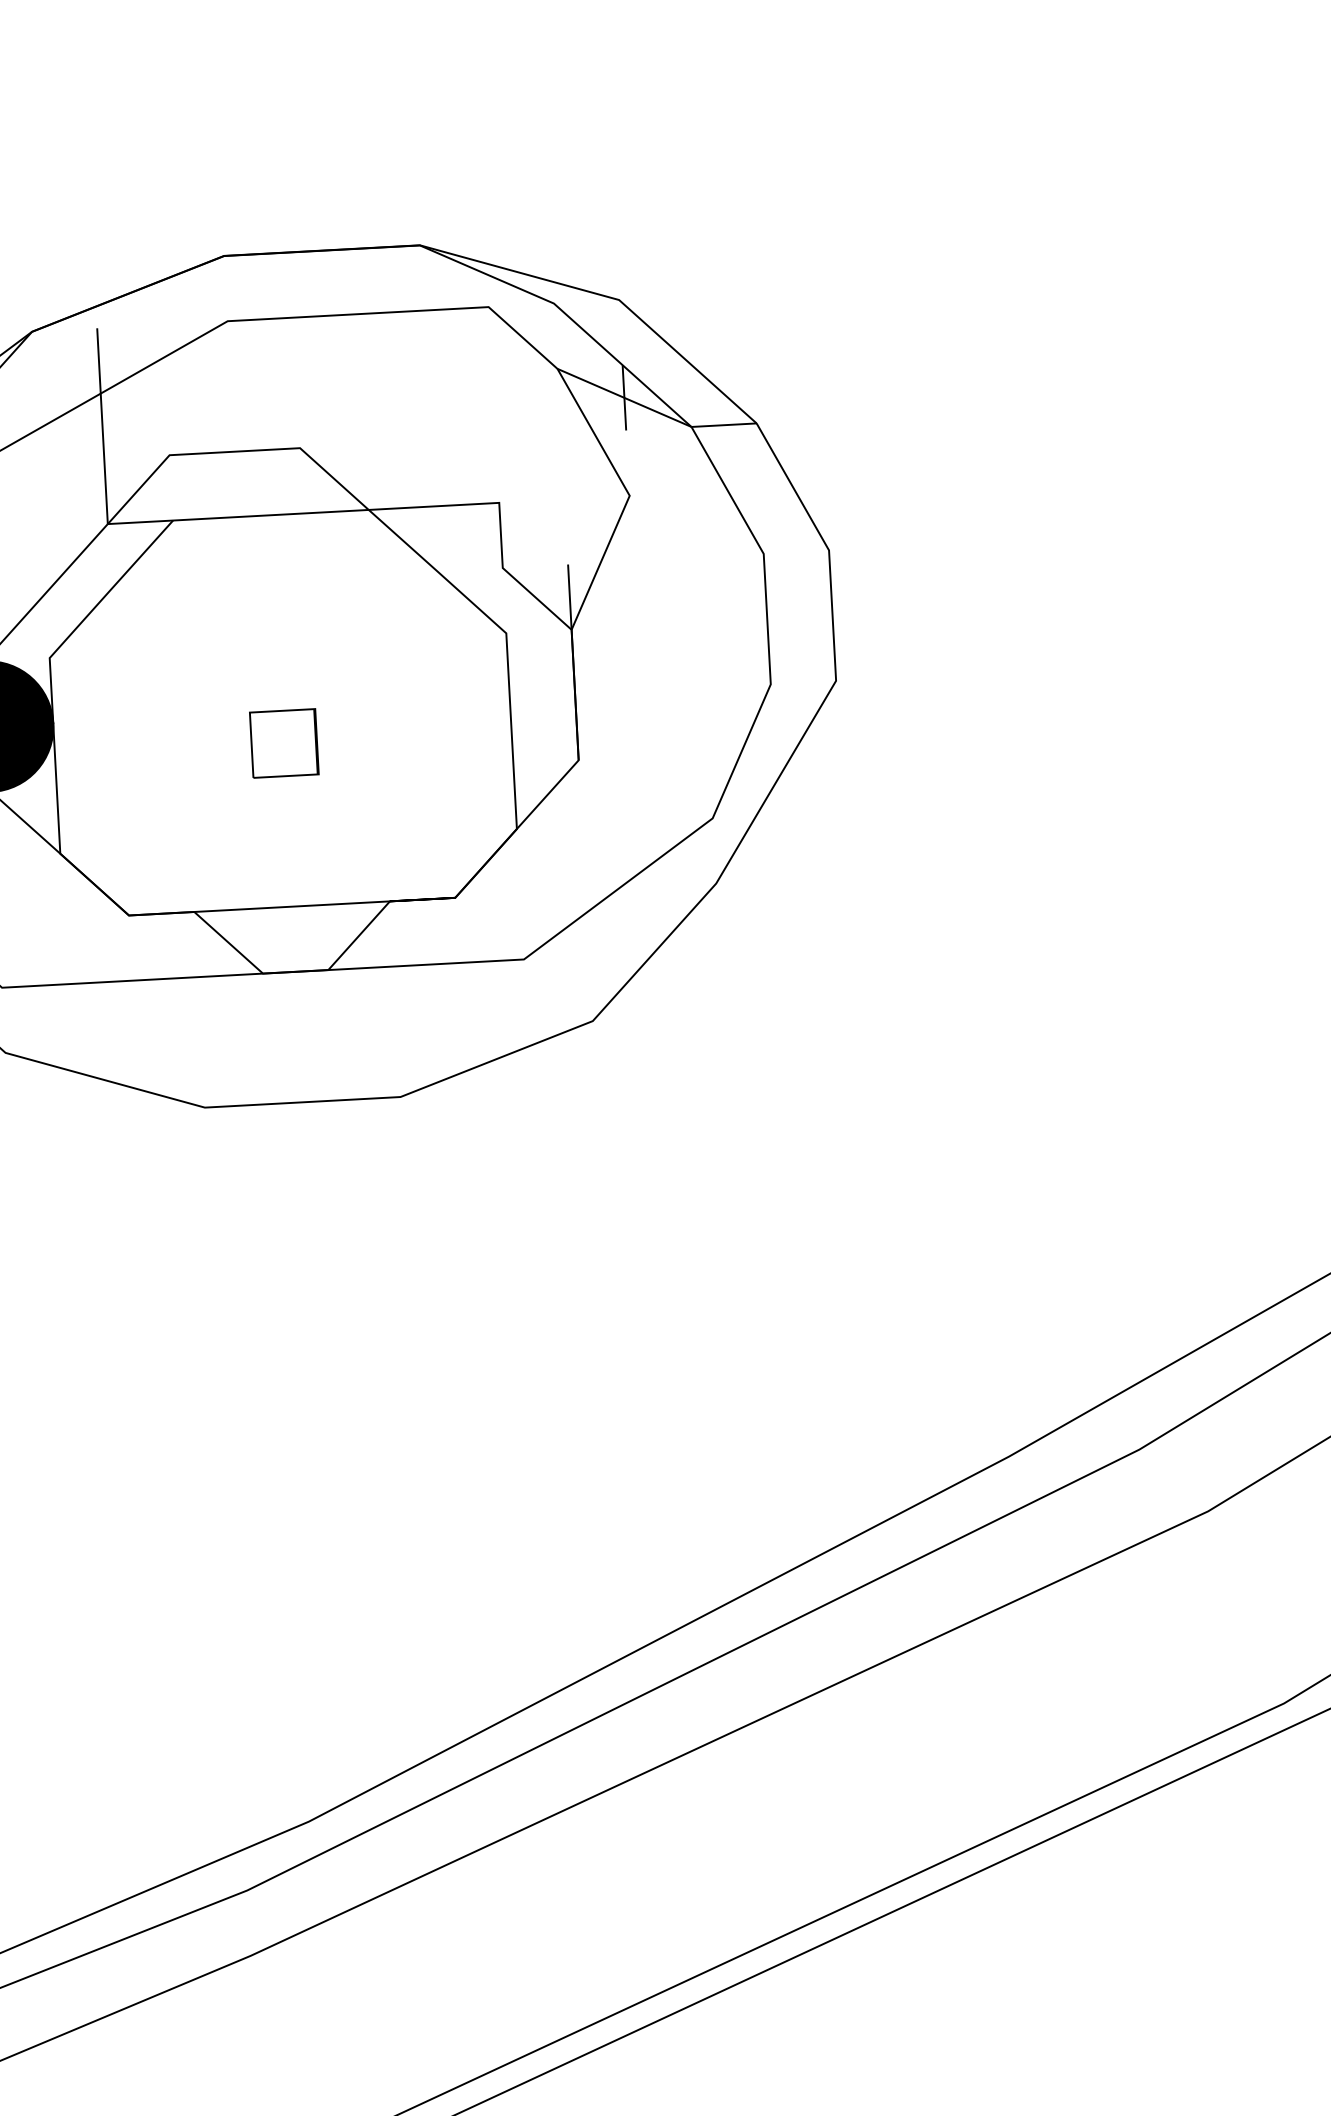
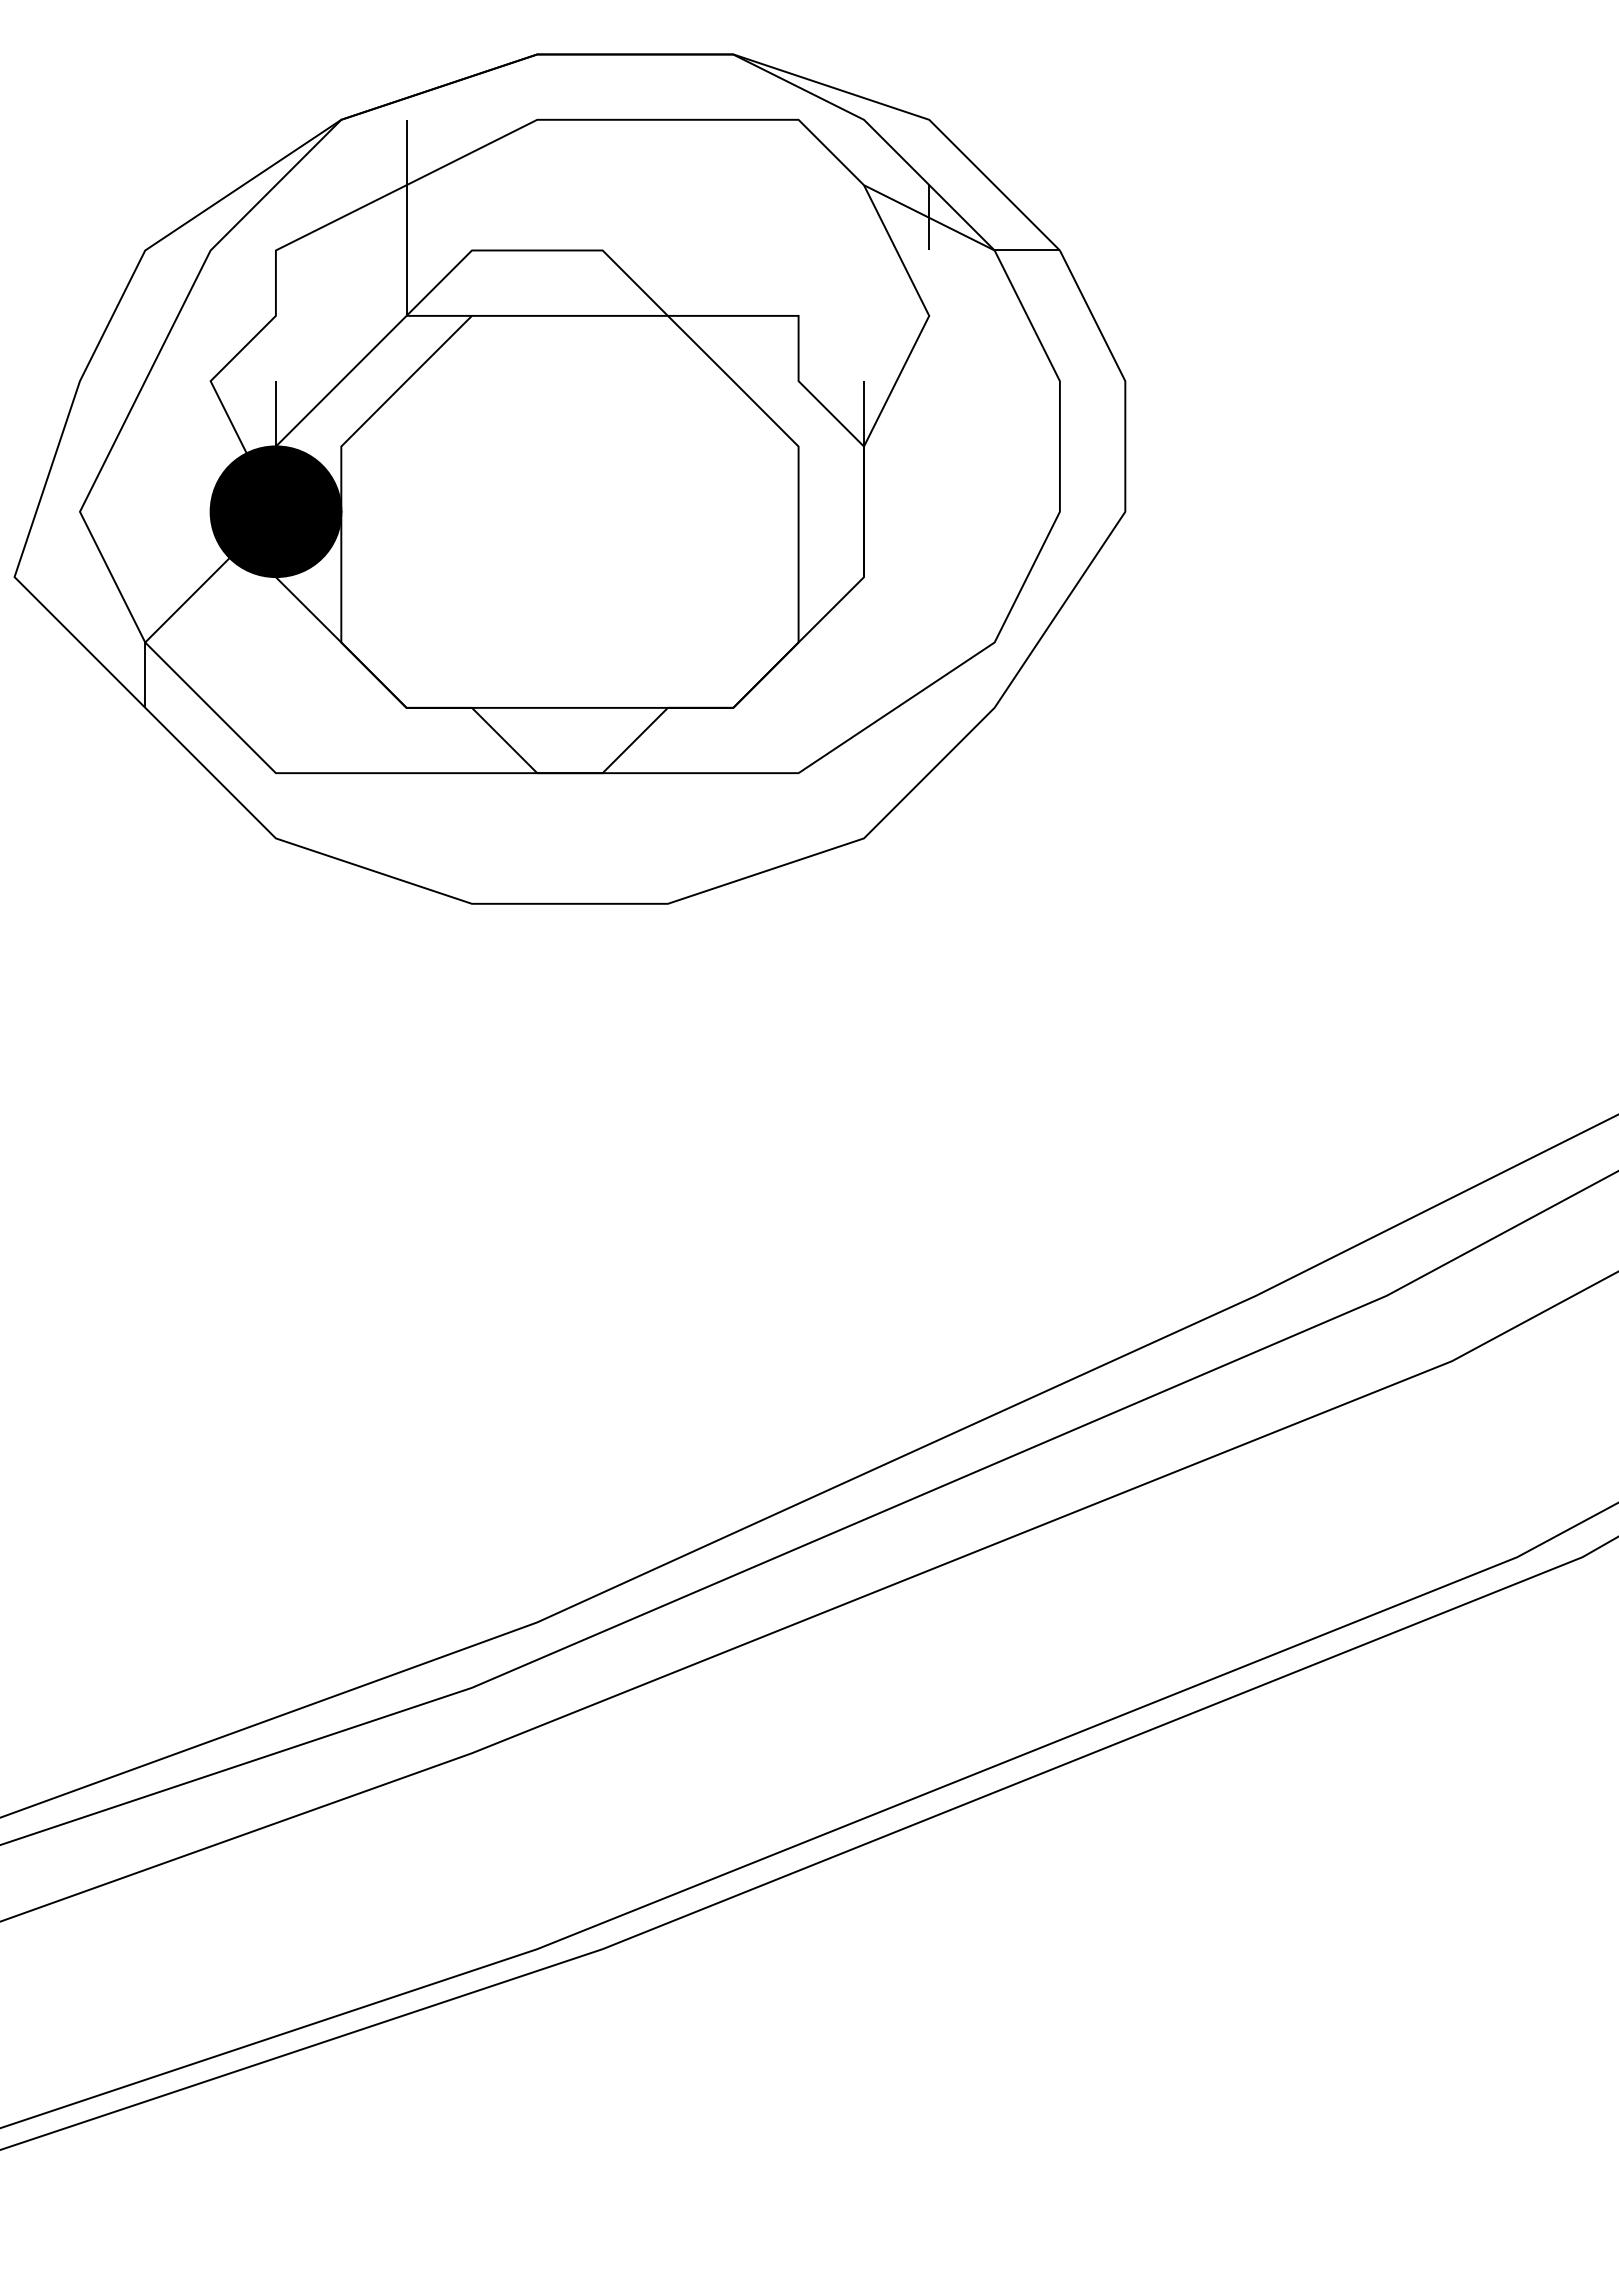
part: (283, 743) -> (570, 544), removed

